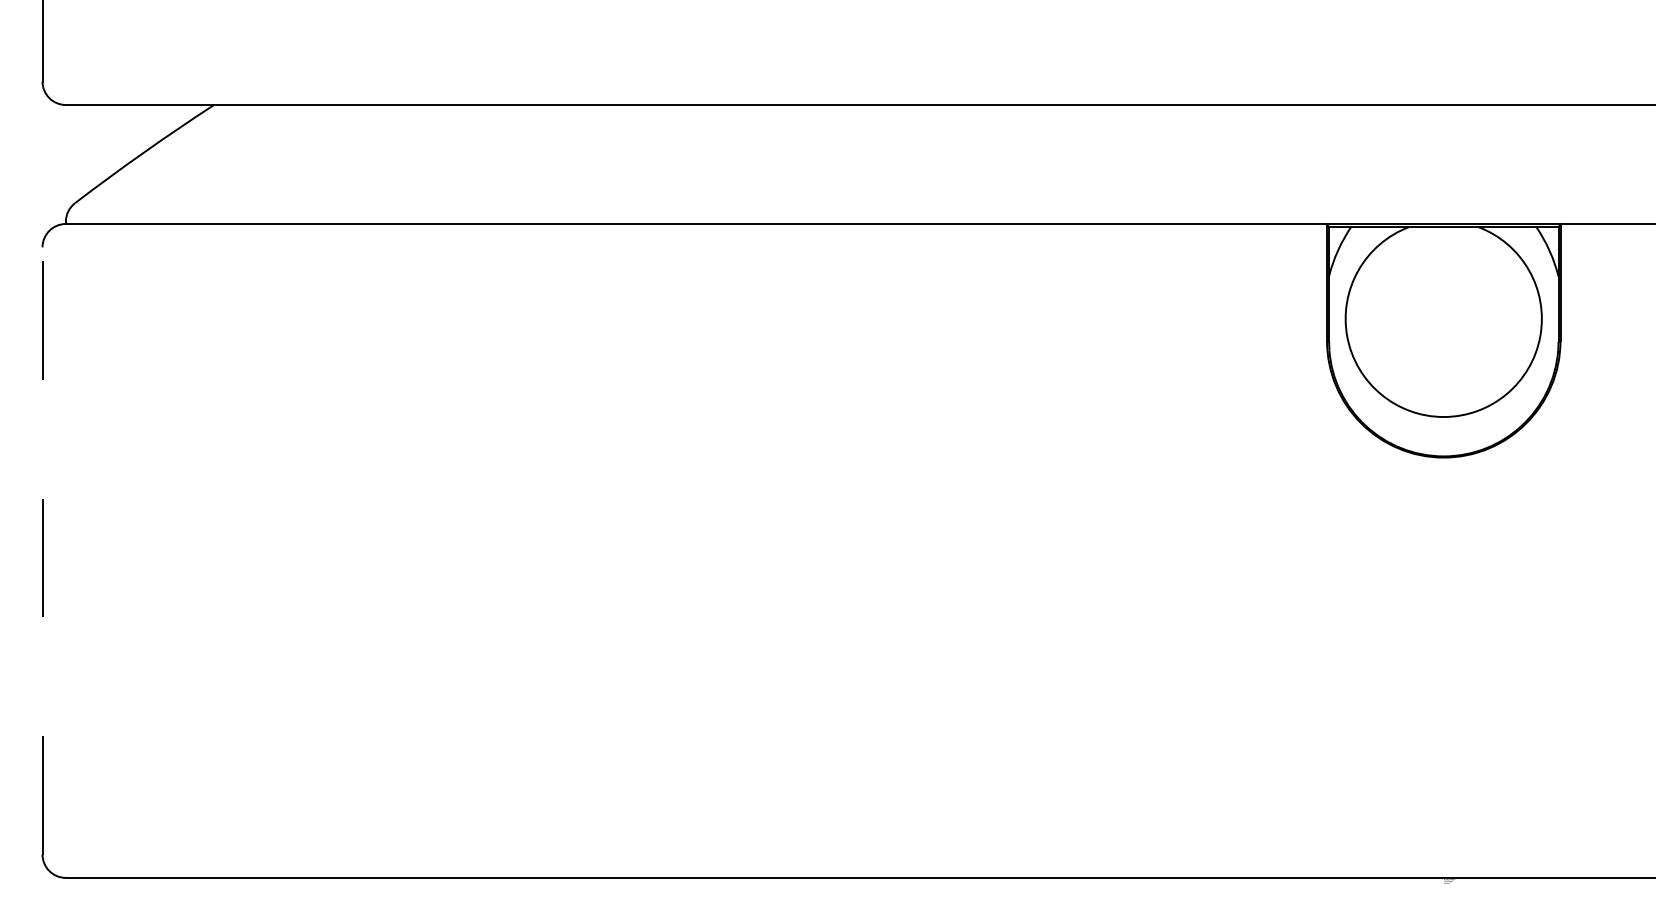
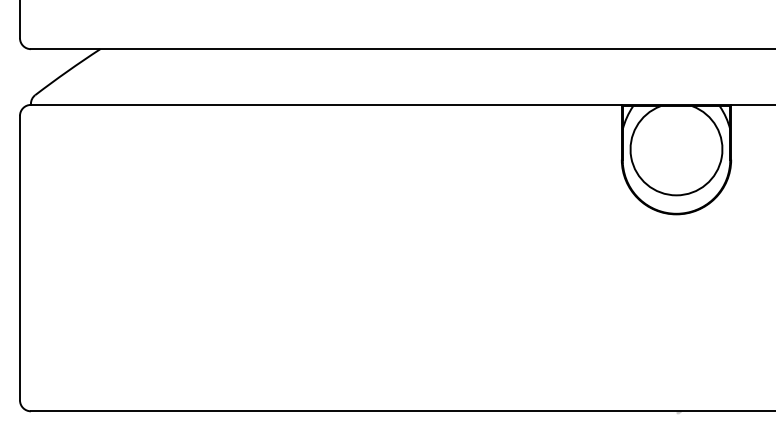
line: (43, 549) -> (20, 257), dashed -> solid

